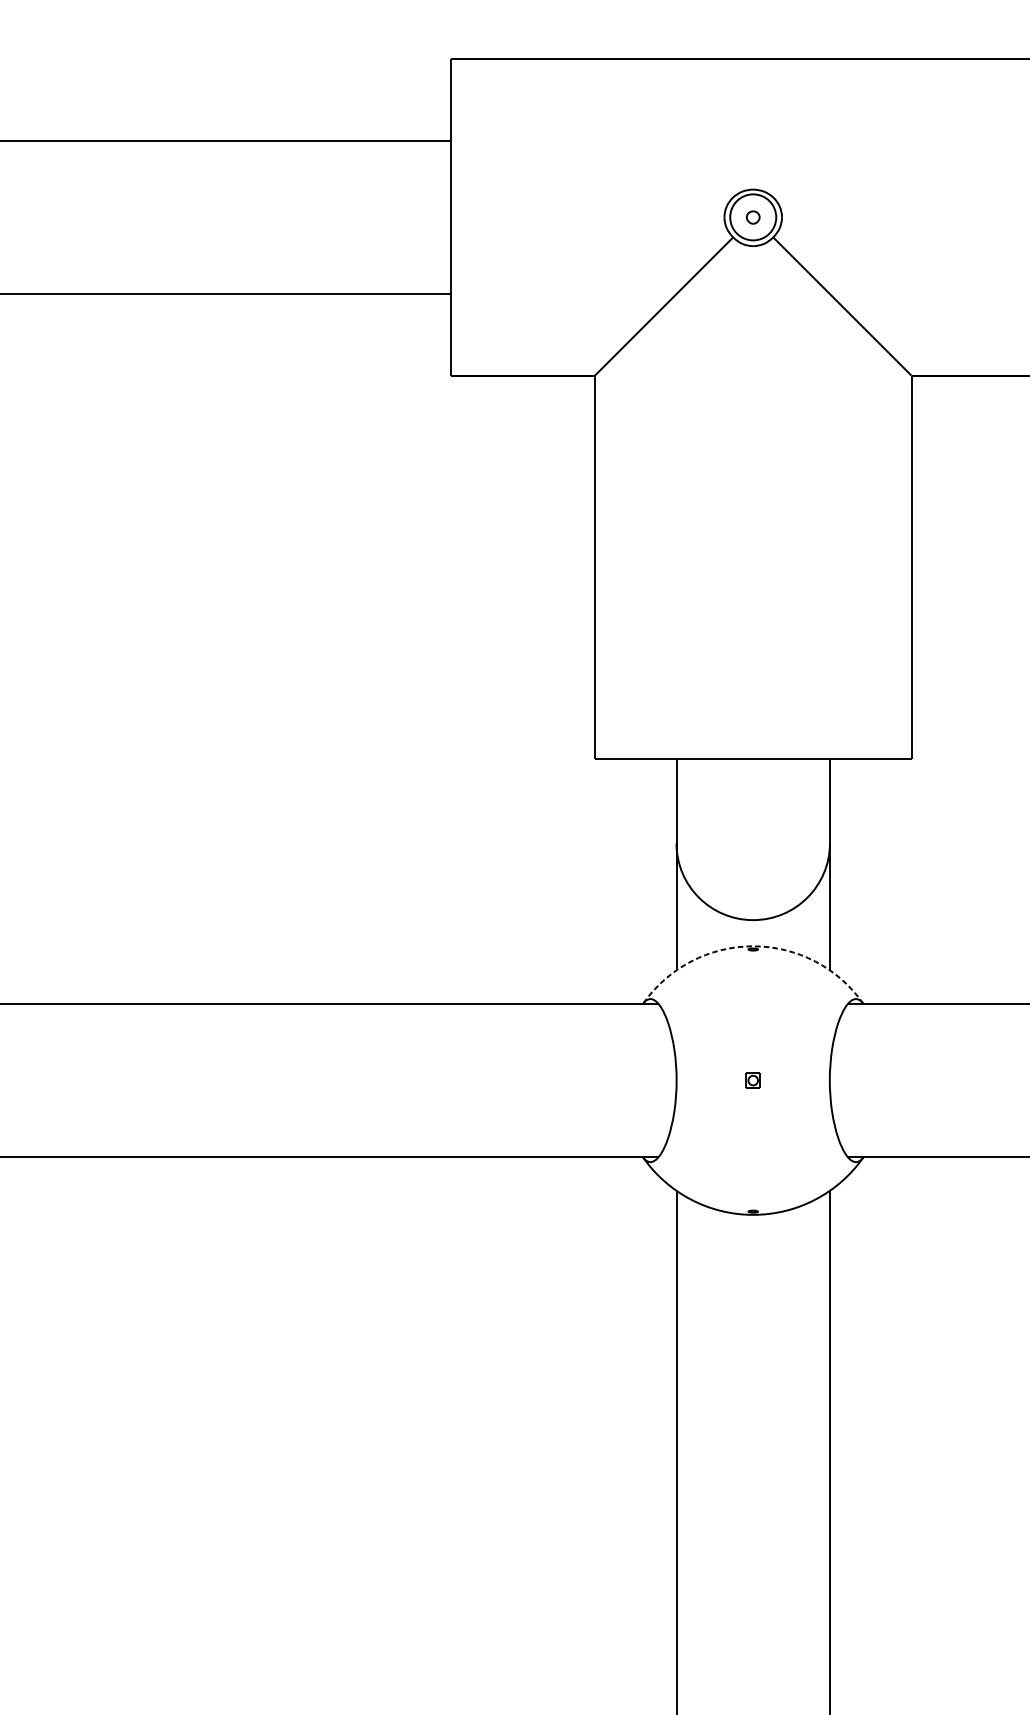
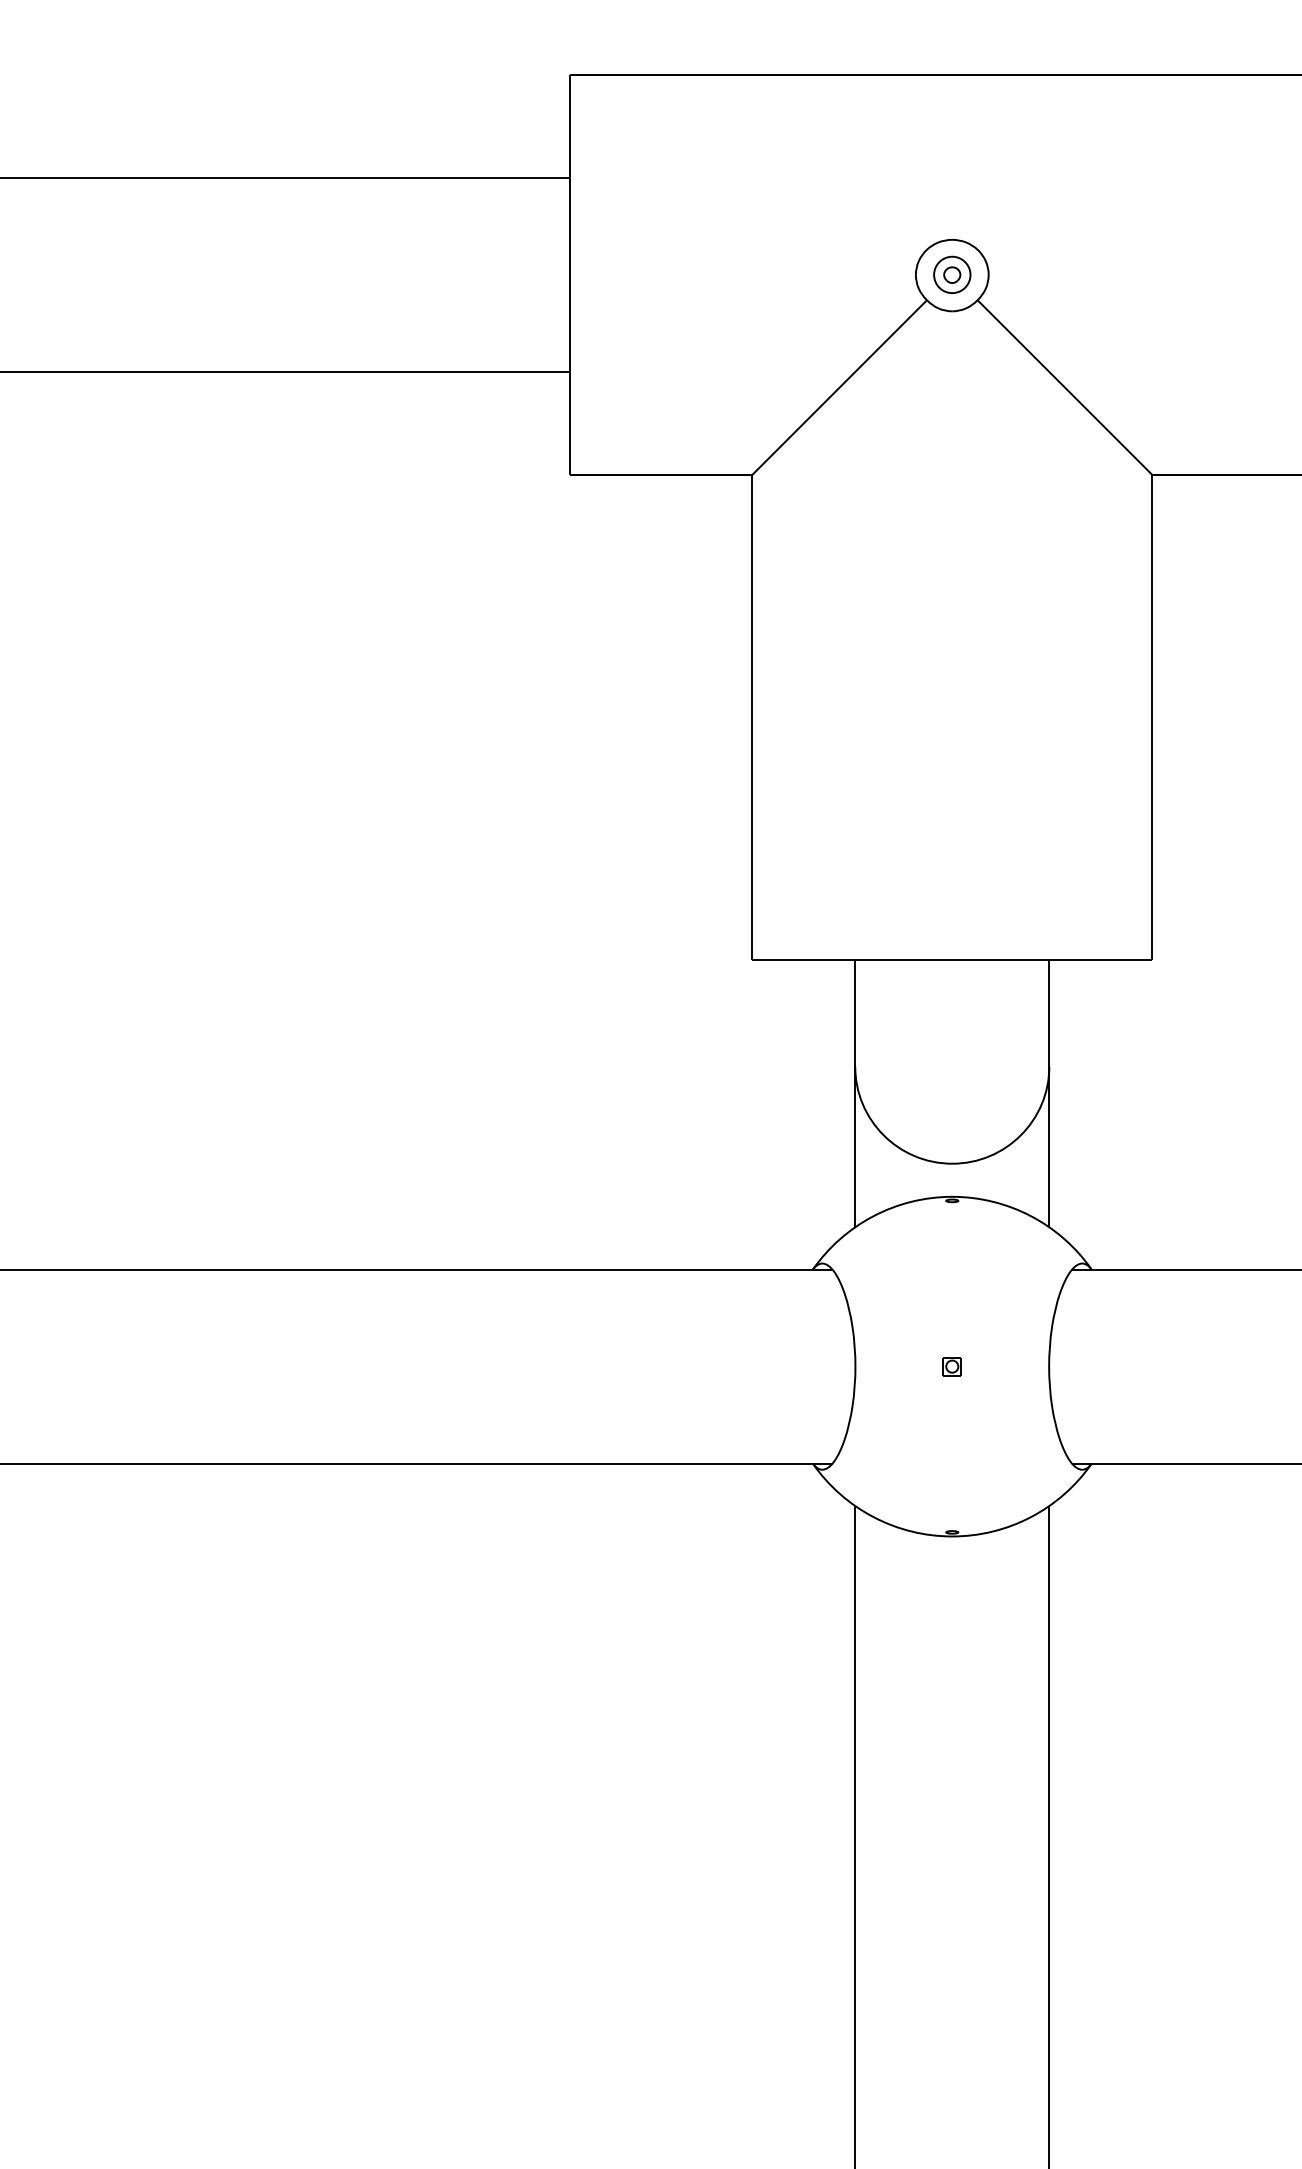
circle: (753, 217) -> (952, 274), size x0.62
line: (753, 946) -> (952, 1196), dashed -> solid

